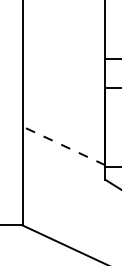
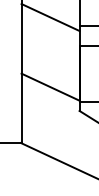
line: (64, 47) -> (50, 17), added
line: (64, 146) -> (50, 87), dashed -> solid

